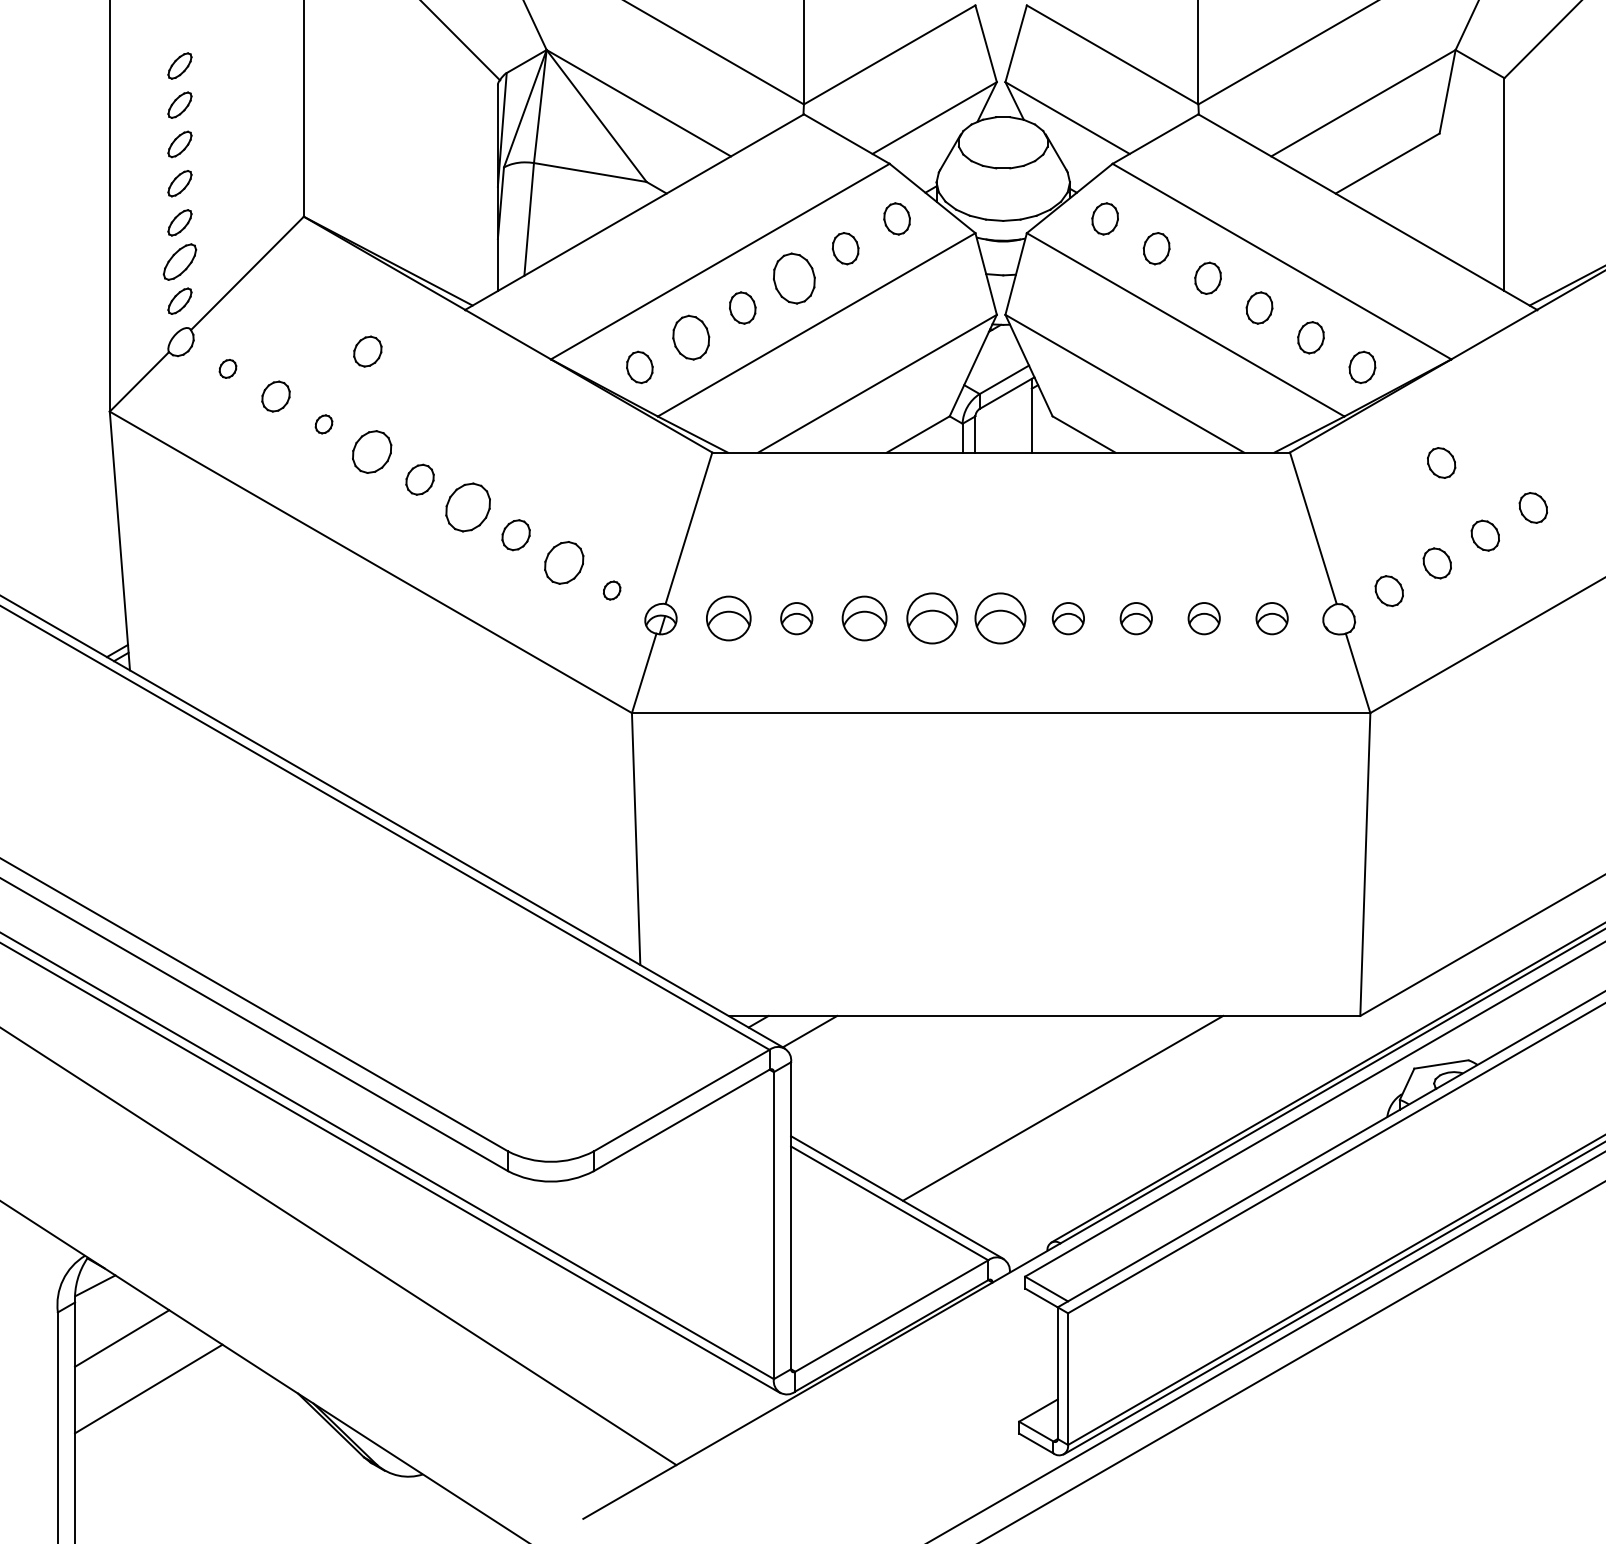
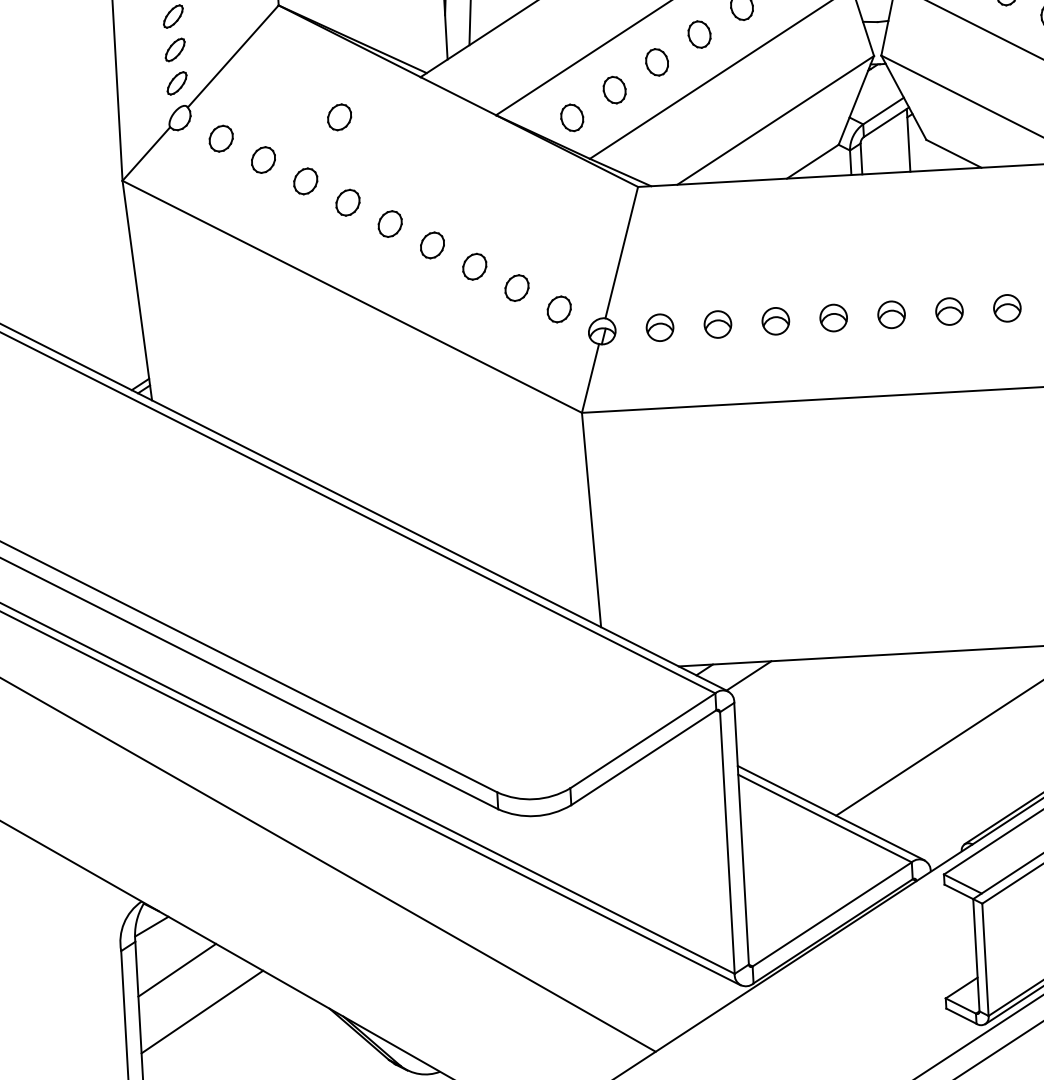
part: (179, 261) -> (174, 49), size x0.71
part: (793, 277) -> (698, 33), size x0.62
part: (691, 337) -> (614, 89), size x0.71
part: (227, 368) -> (220, 138), size x1.67
part: (323, 424) -> (305, 181), size x1.67
part: (371, 451) -> (347, 202), size x0.71
part: (467, 507) -> (432, 245), size x0.62
part: (563, 562) -> (516, 287), size x0.71
part: (611, 590) -> (558, 309), size x1.67
part: (728, 618) -> (659, 327), size x0.71
part: (864, 618) -> (775, 321), size x0.71
part: (932, 618) -> (833, 317), size x0.62
part: (1000, 618) -> (891, 314), size x0.62

